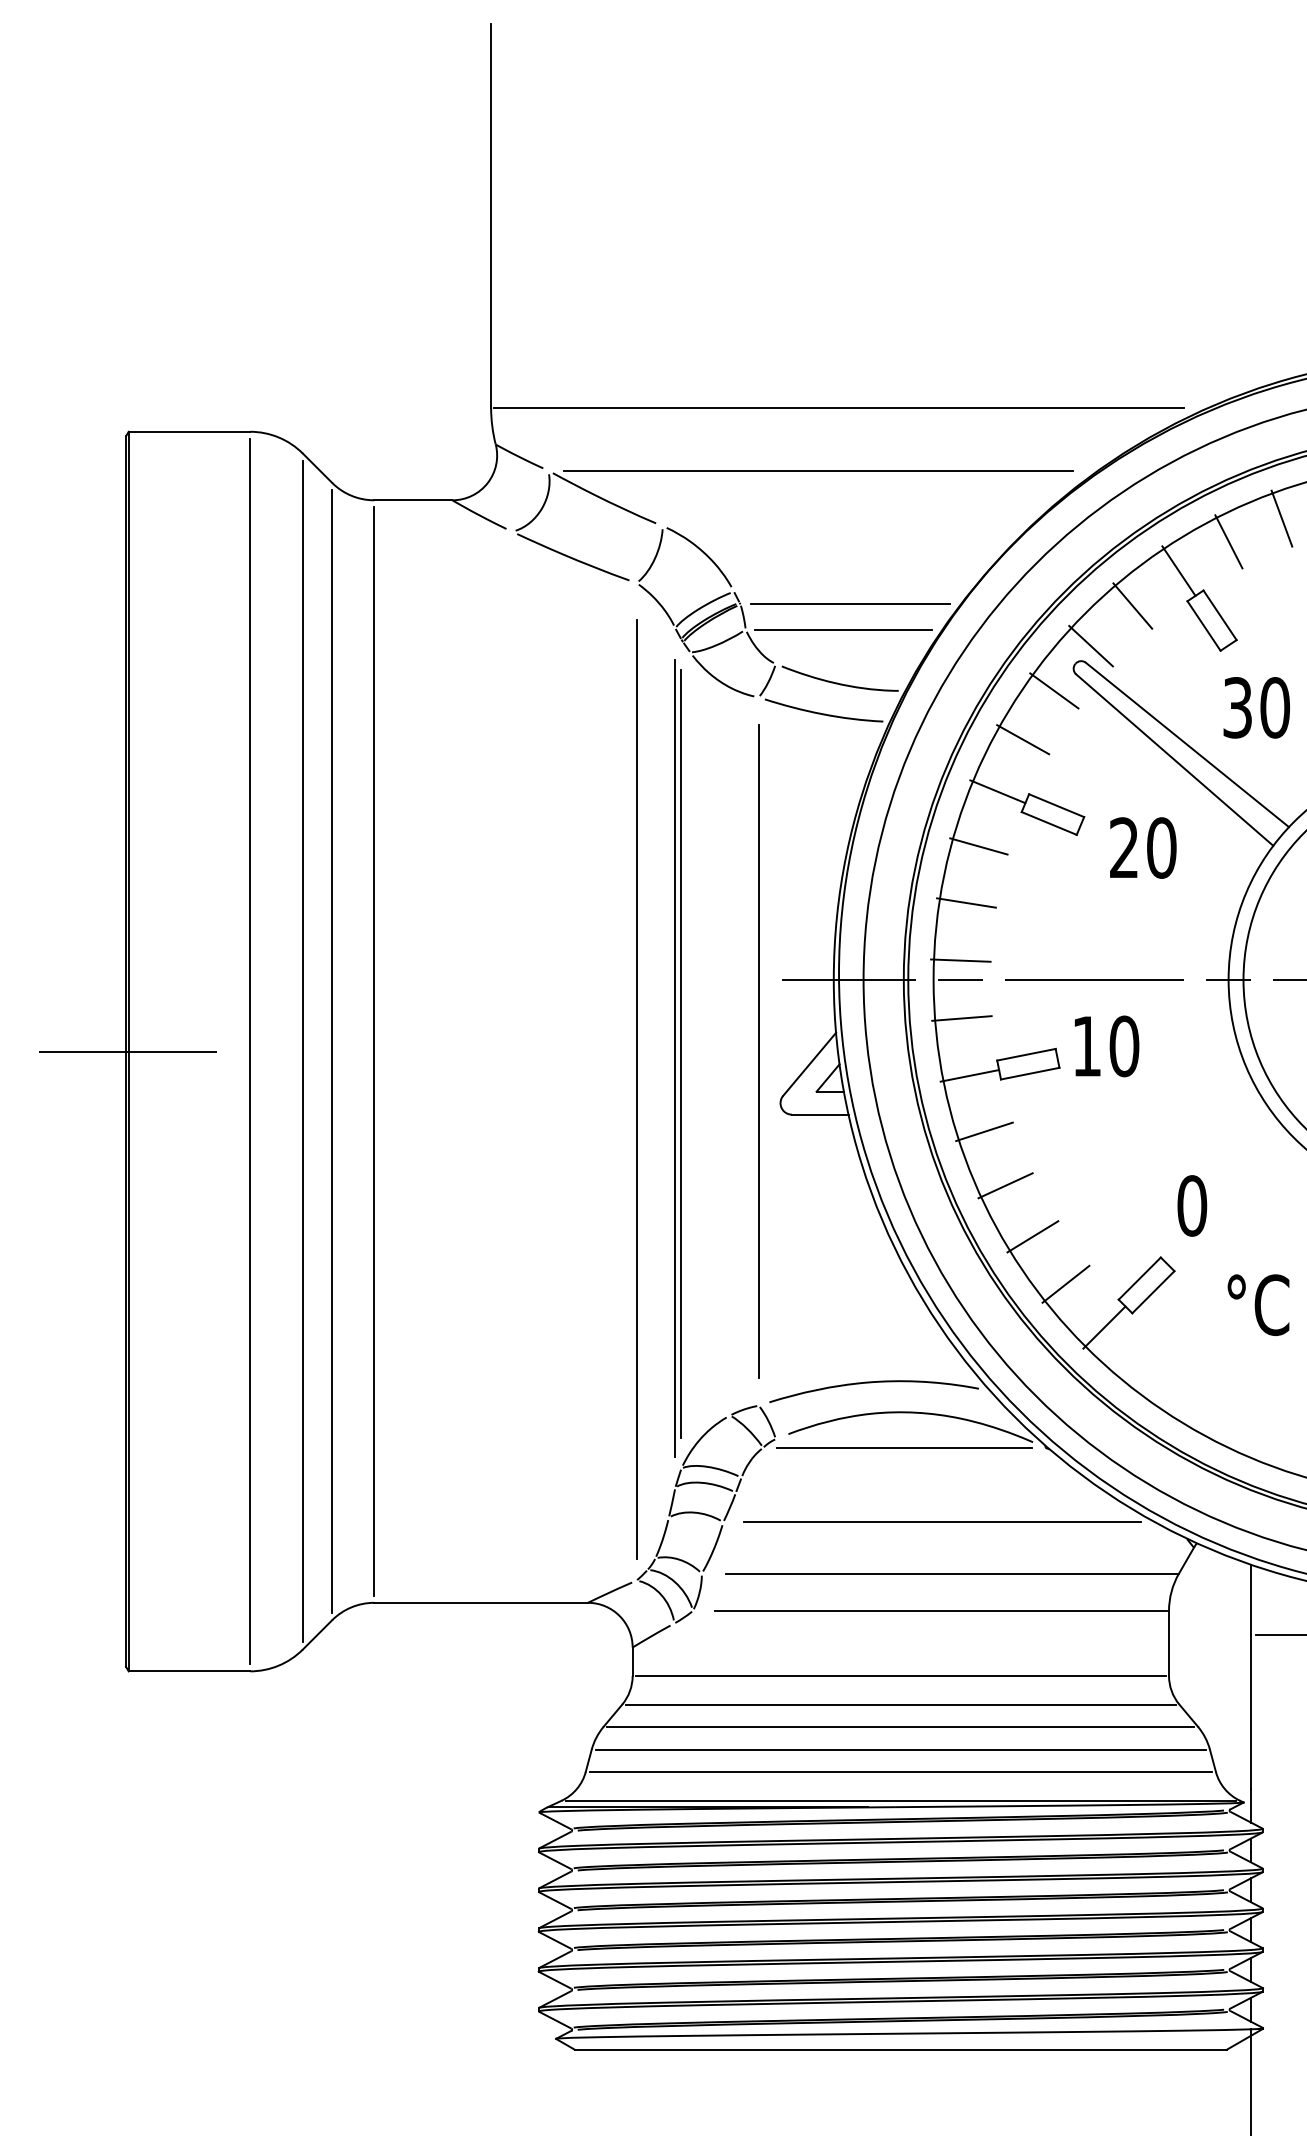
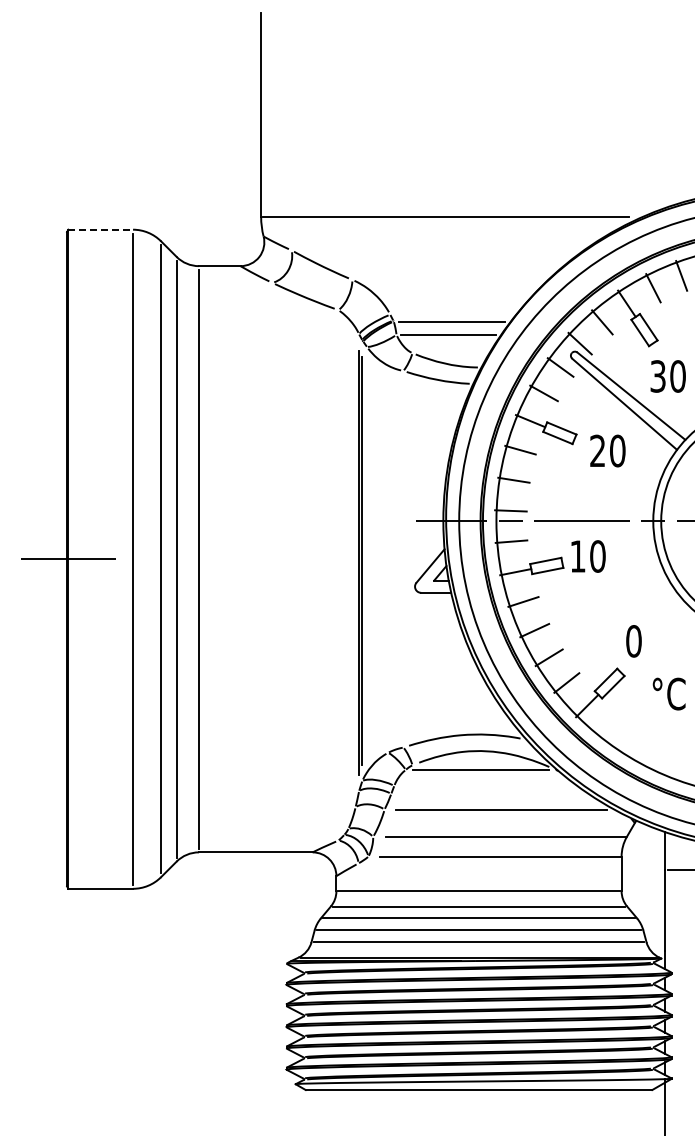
line: (190, 431) -> (101, 229), solid -> dashed
line: (817, 470) -> (434, 250), removed
line: (758, 1052) -> (403, 559), removed
line: (636, 1089) -> (338, 579), removed

